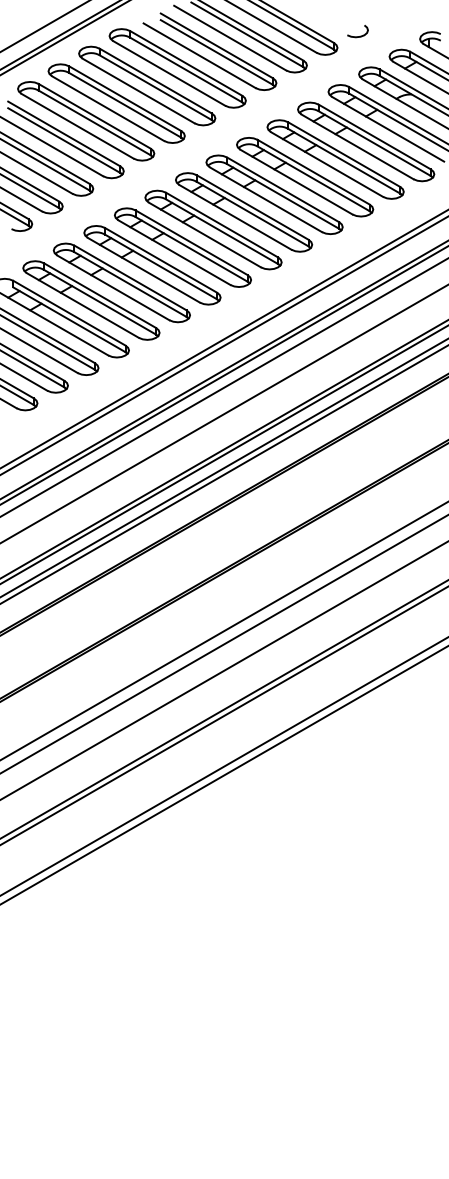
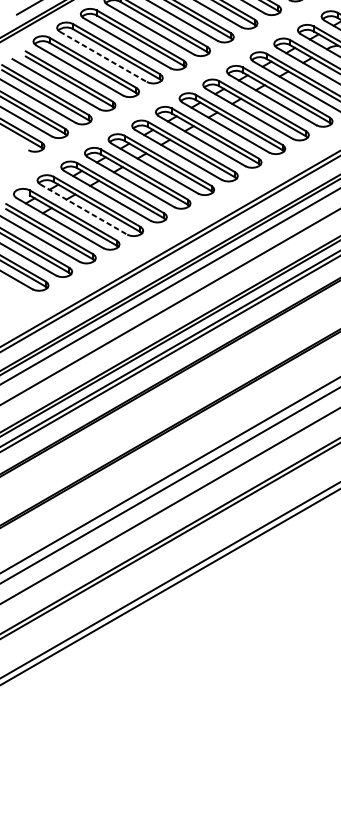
line: (108, 108) -> (103, 56), solid -> dashed
line: (82, 305) -> (83, 209), solid -> dashed

